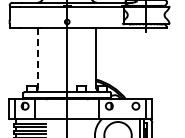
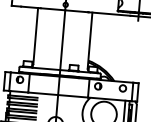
line: (38, 58) -> (36, 36), dashed -> solid

